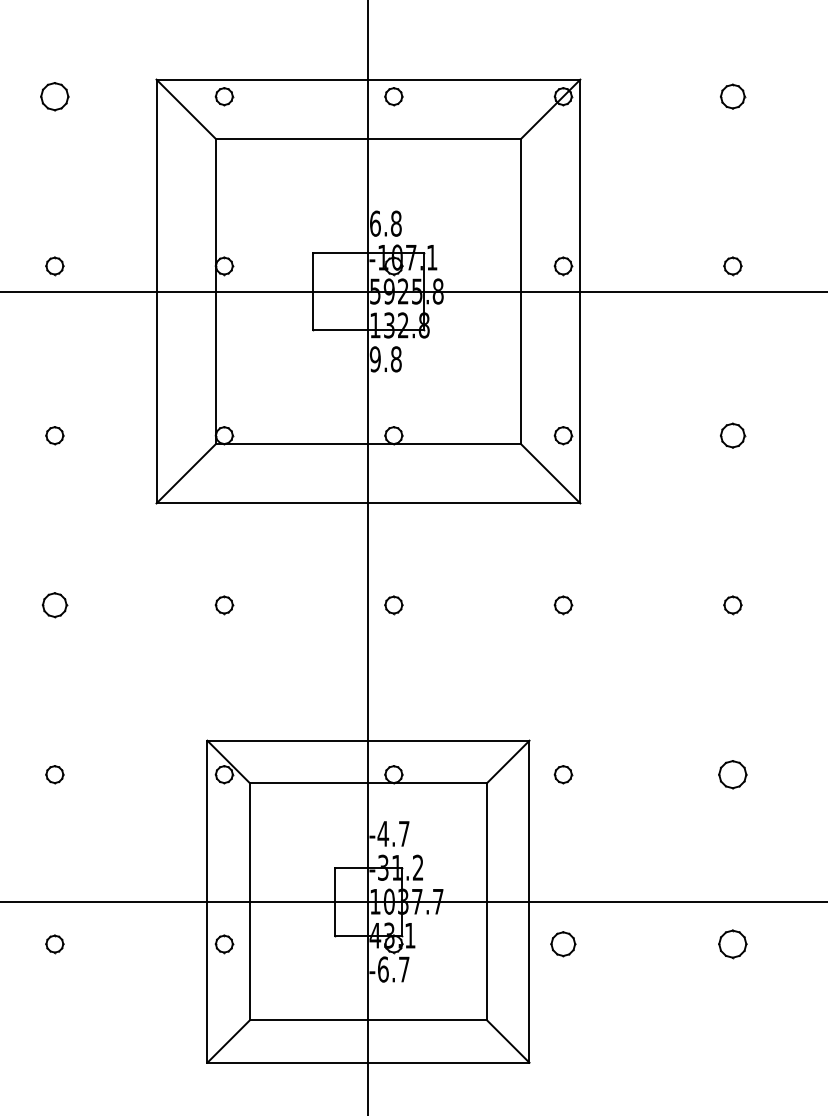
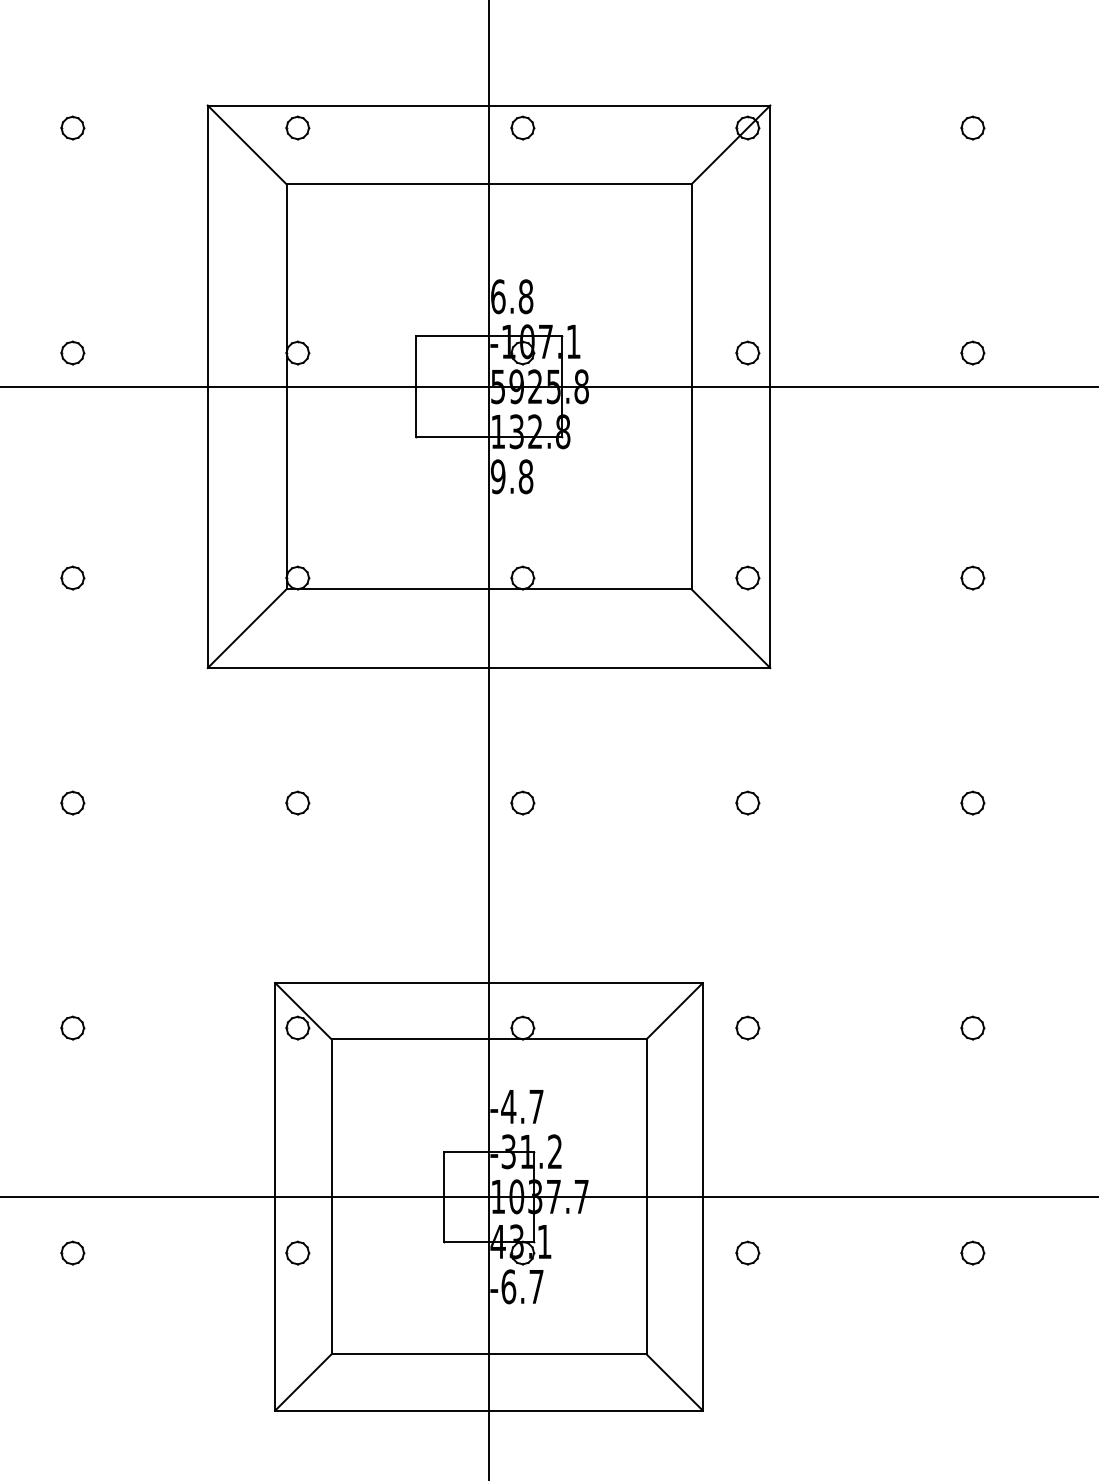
part: (54, 96) -> (72, 127), size x0.62
part: (732, 96) -> (972, 127), size x0.71
part: (732, 435) -> (972, 577), size x0.71
part: (54, 604) -> (72, 802), size x0.71
part: (732, 774) -> (972, 1027), size x0.62
part: (563, 943) -> (747, 1252), size x0.71
part: (732, 943) -> (972, 1252), size x0.62

